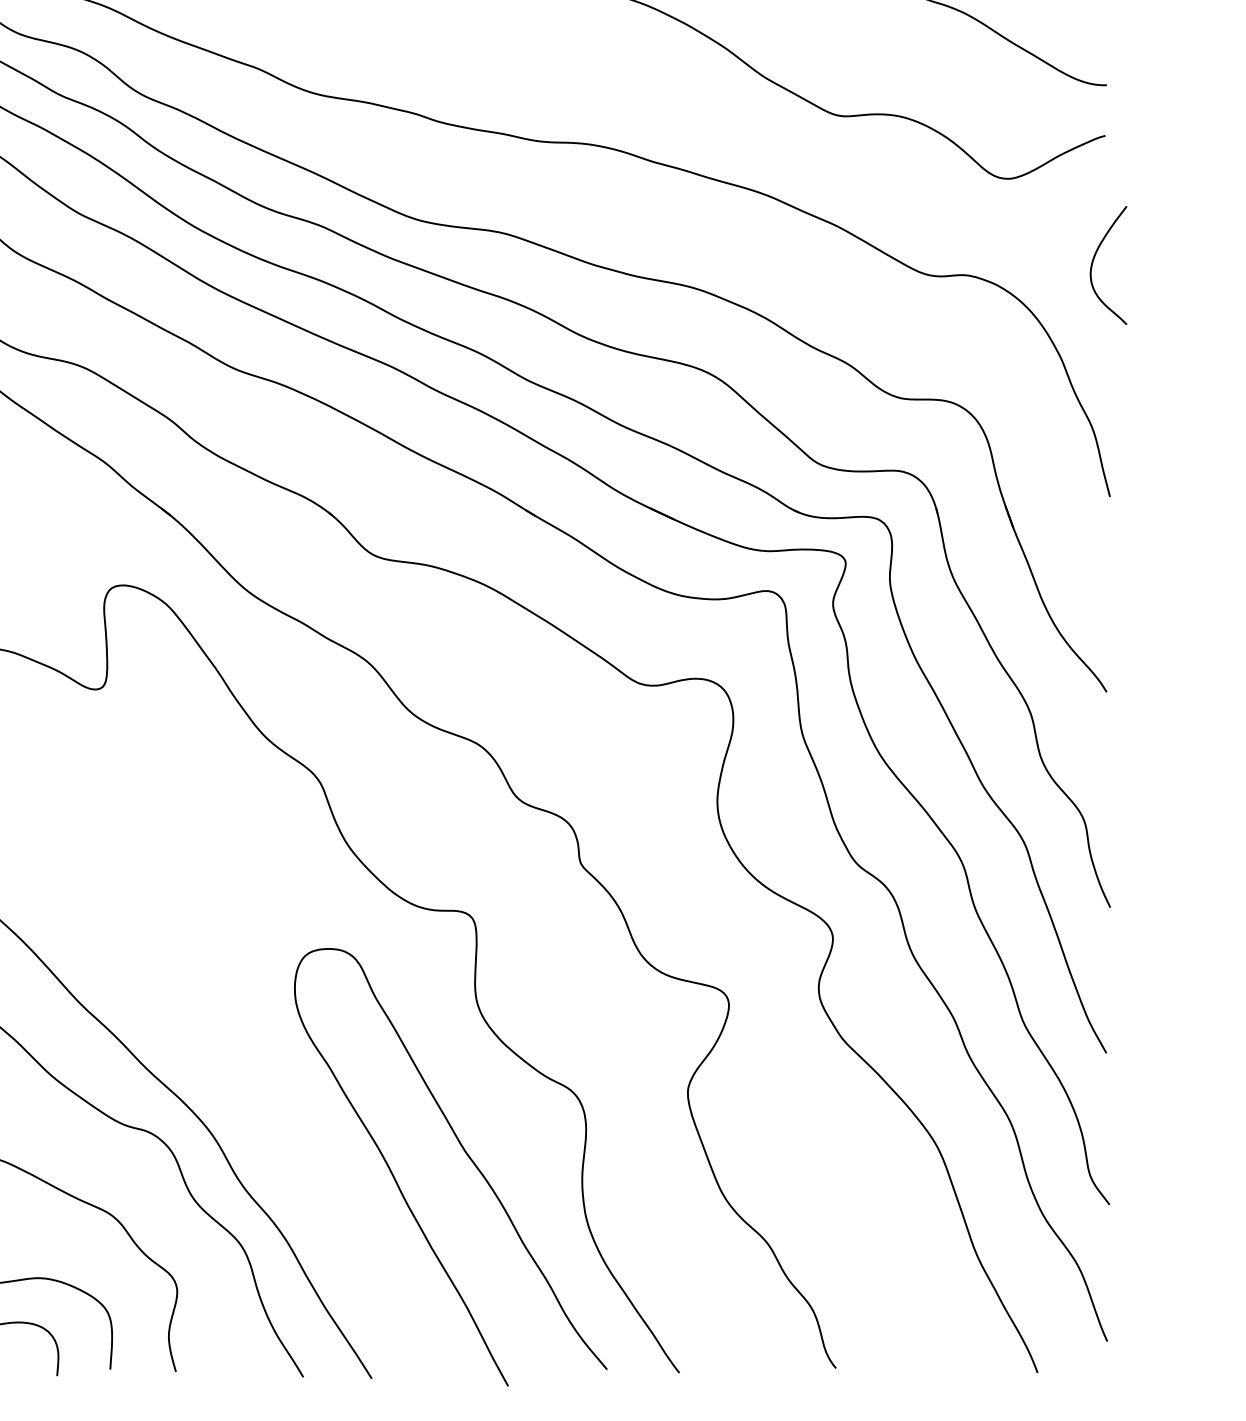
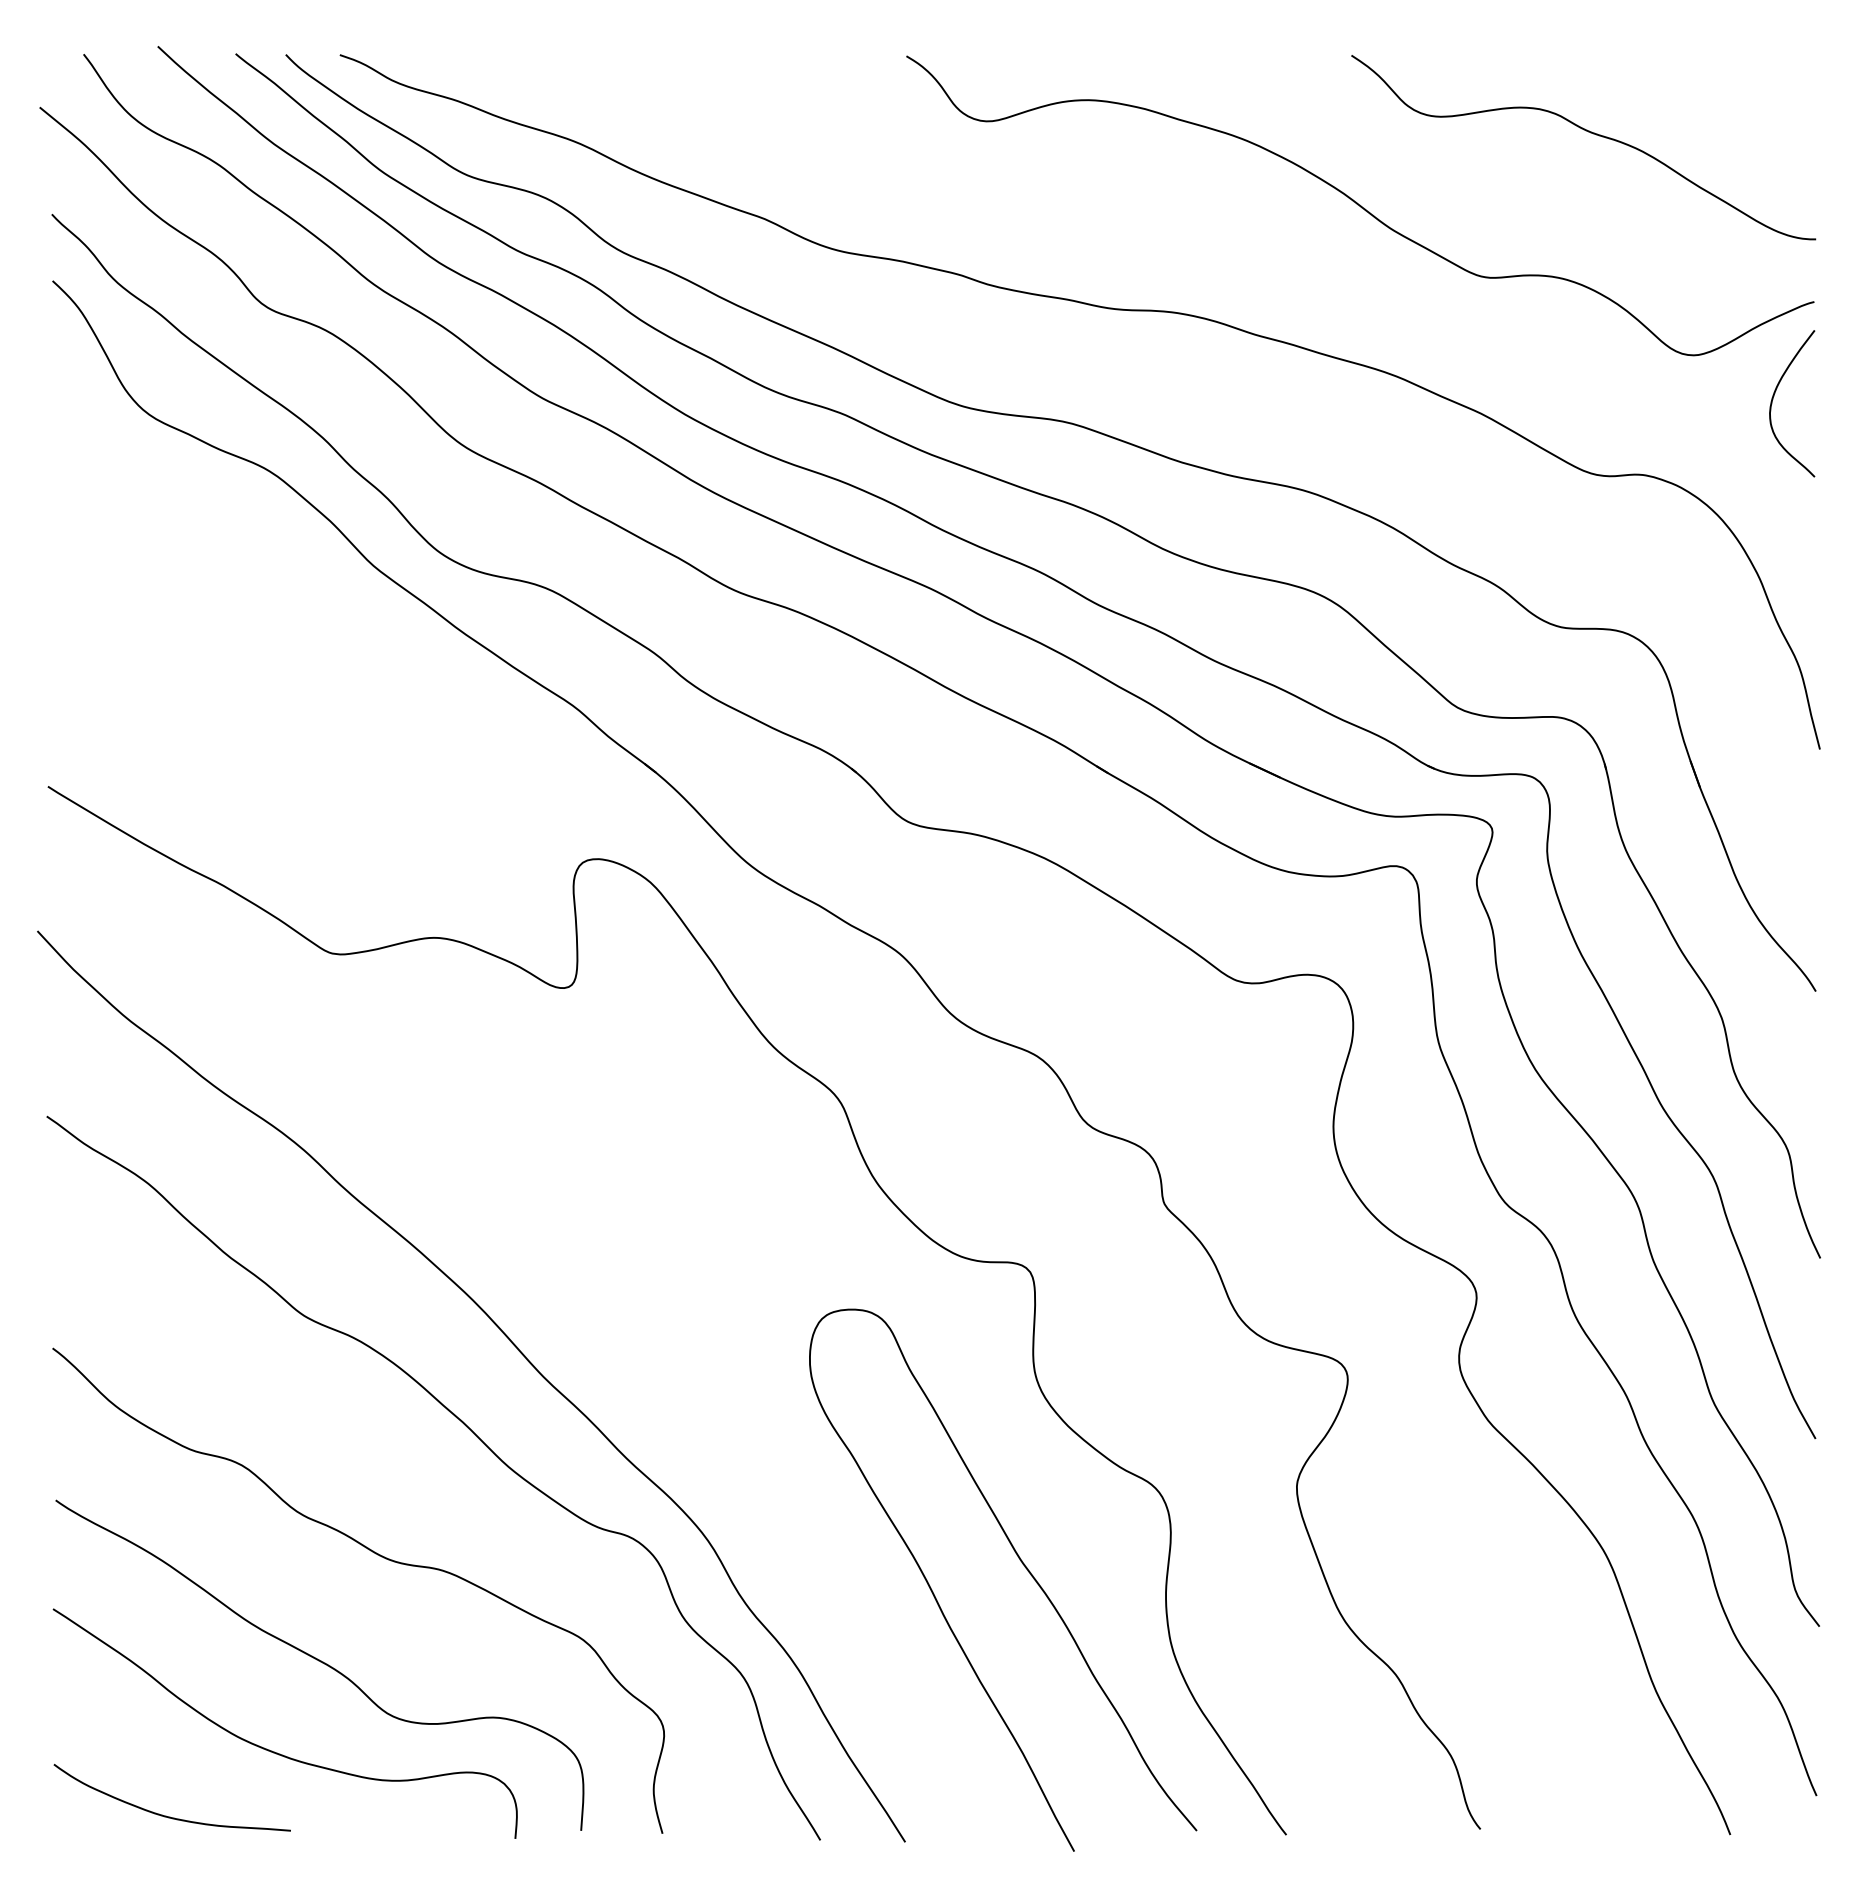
curve: (1094, 259) -> (1774, 396), moved

